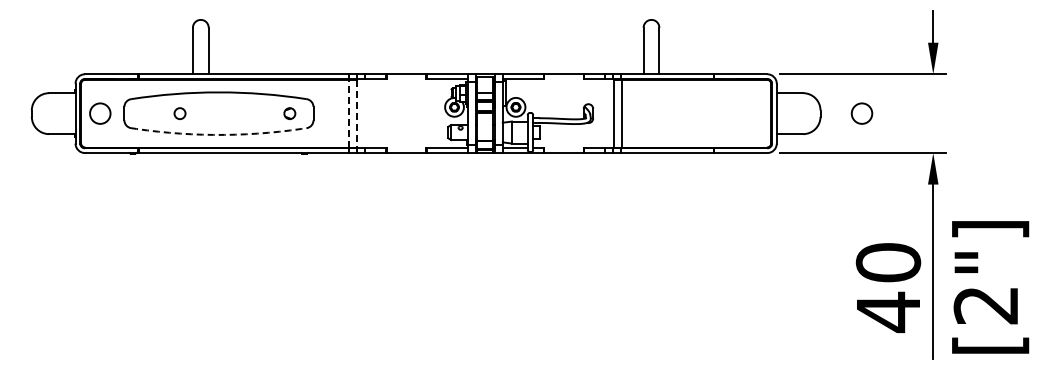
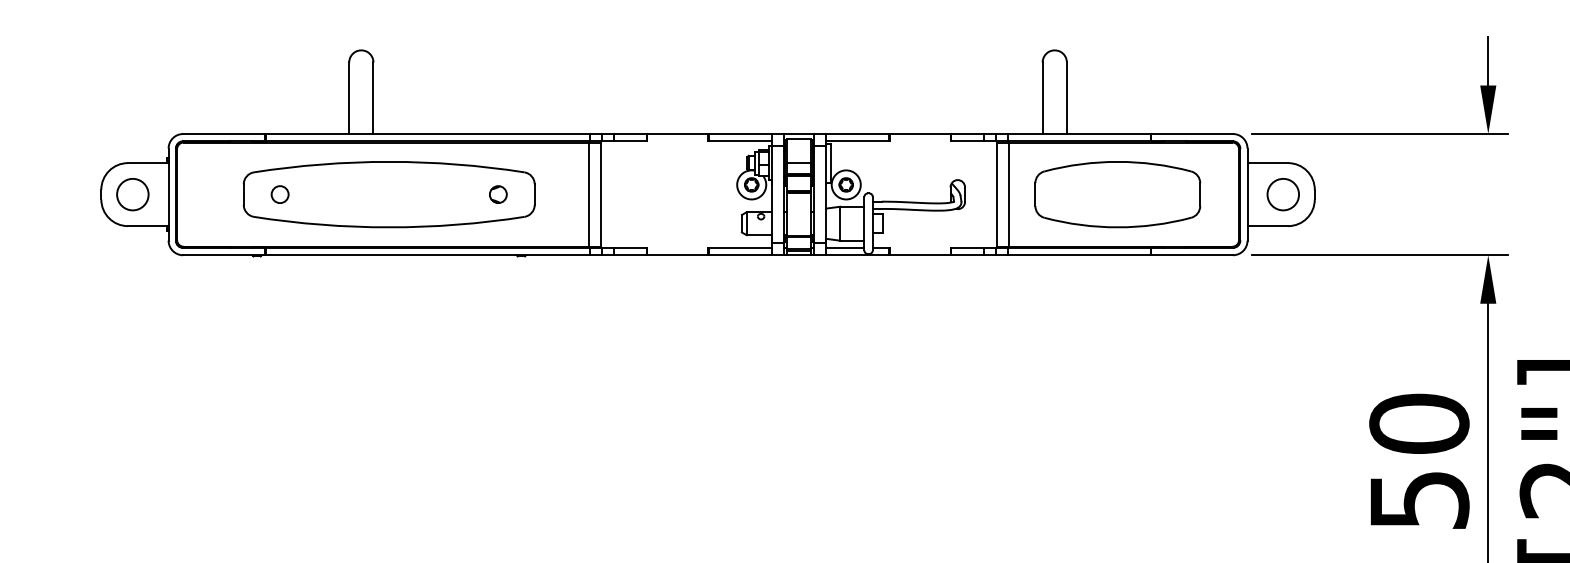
circle: (100, 113) -> (133, 194), moved
circle: (179, 113) -> (279, 194), moved
line: (348, 113) -> (588, 194), dashed -> solid
line: (356, 113) -> (600, 194), dashed -> solid
part: (692, 113) -> (1117, 194), added
circle: (861, 113) -> (1282, 194), moved
arc: (218, 134) -> (388, 226), dashed -> solid
text: (889, 312) -> (1420, 500), 40 -> 50

